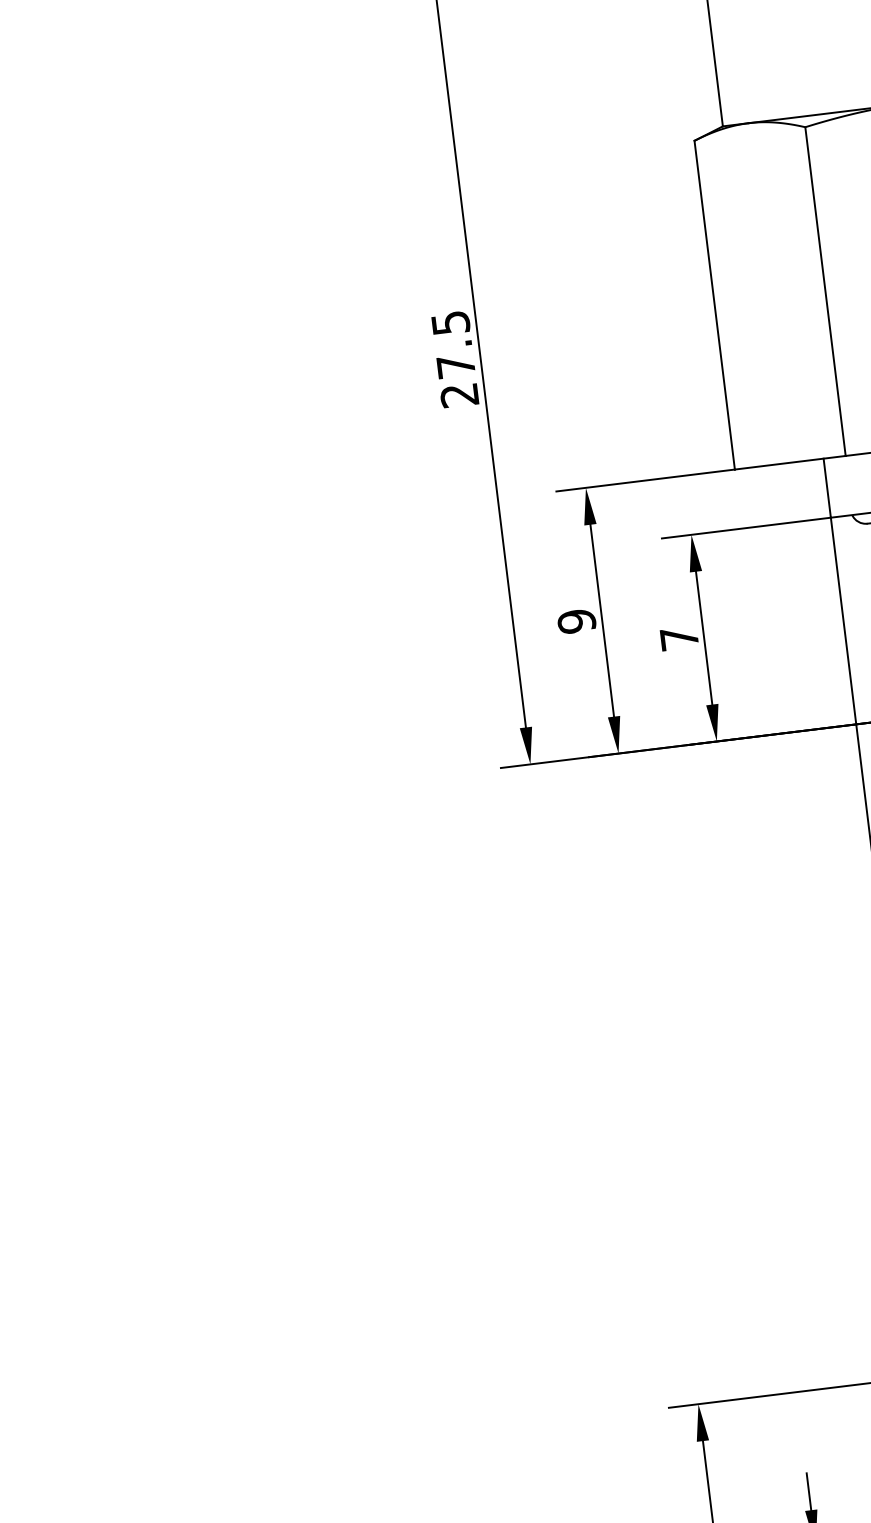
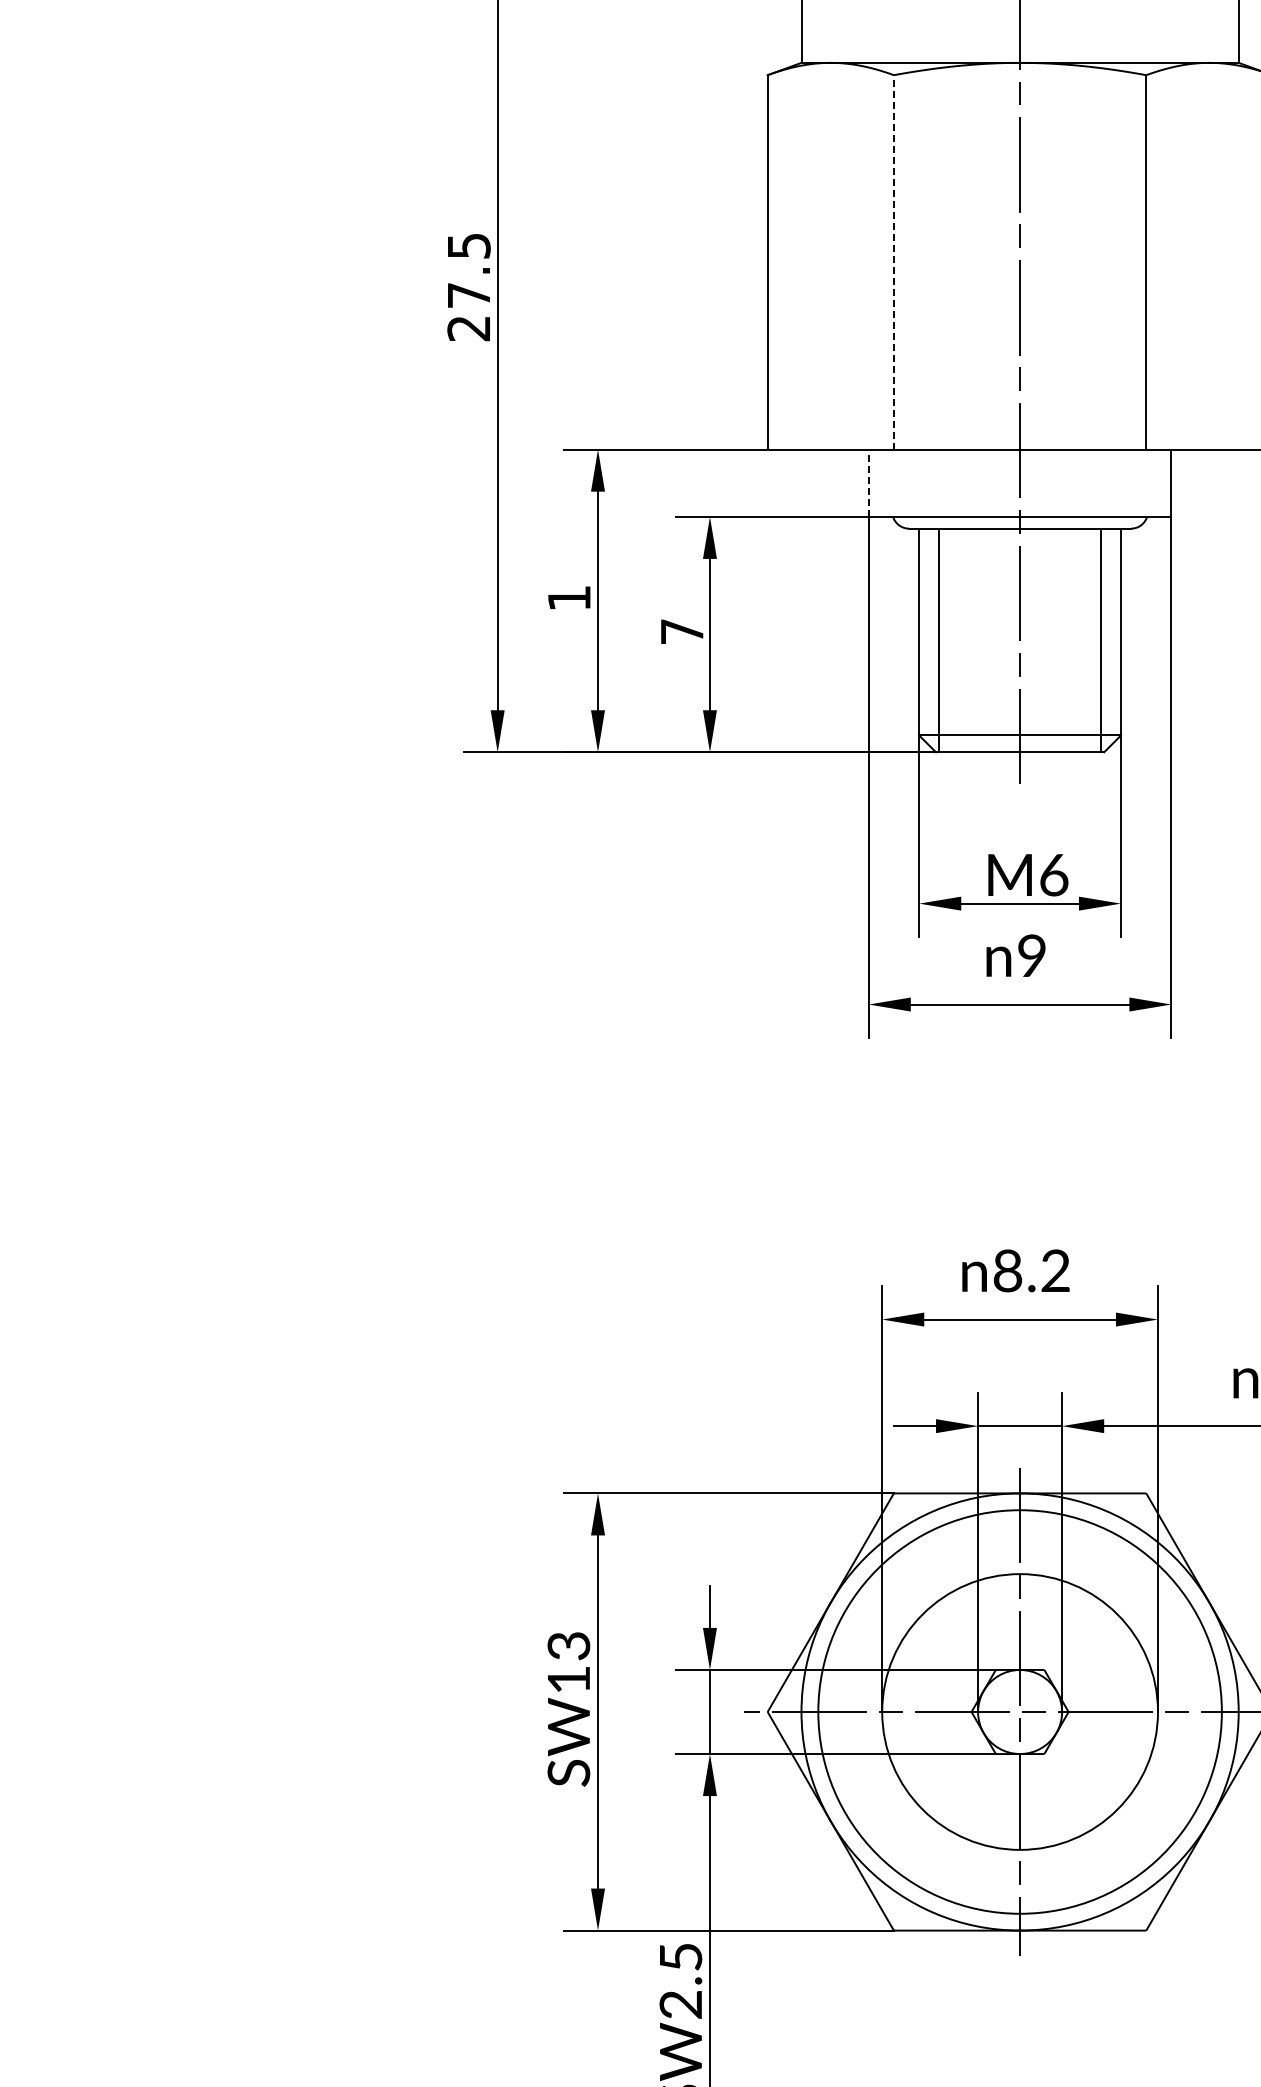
line: (825, 290) -> (893, 261), solid -> dashed
line: (827, 488) -> (868, 483), solid -> dashed
text: (576, 621) -> (569, 598), 9 -> 1

